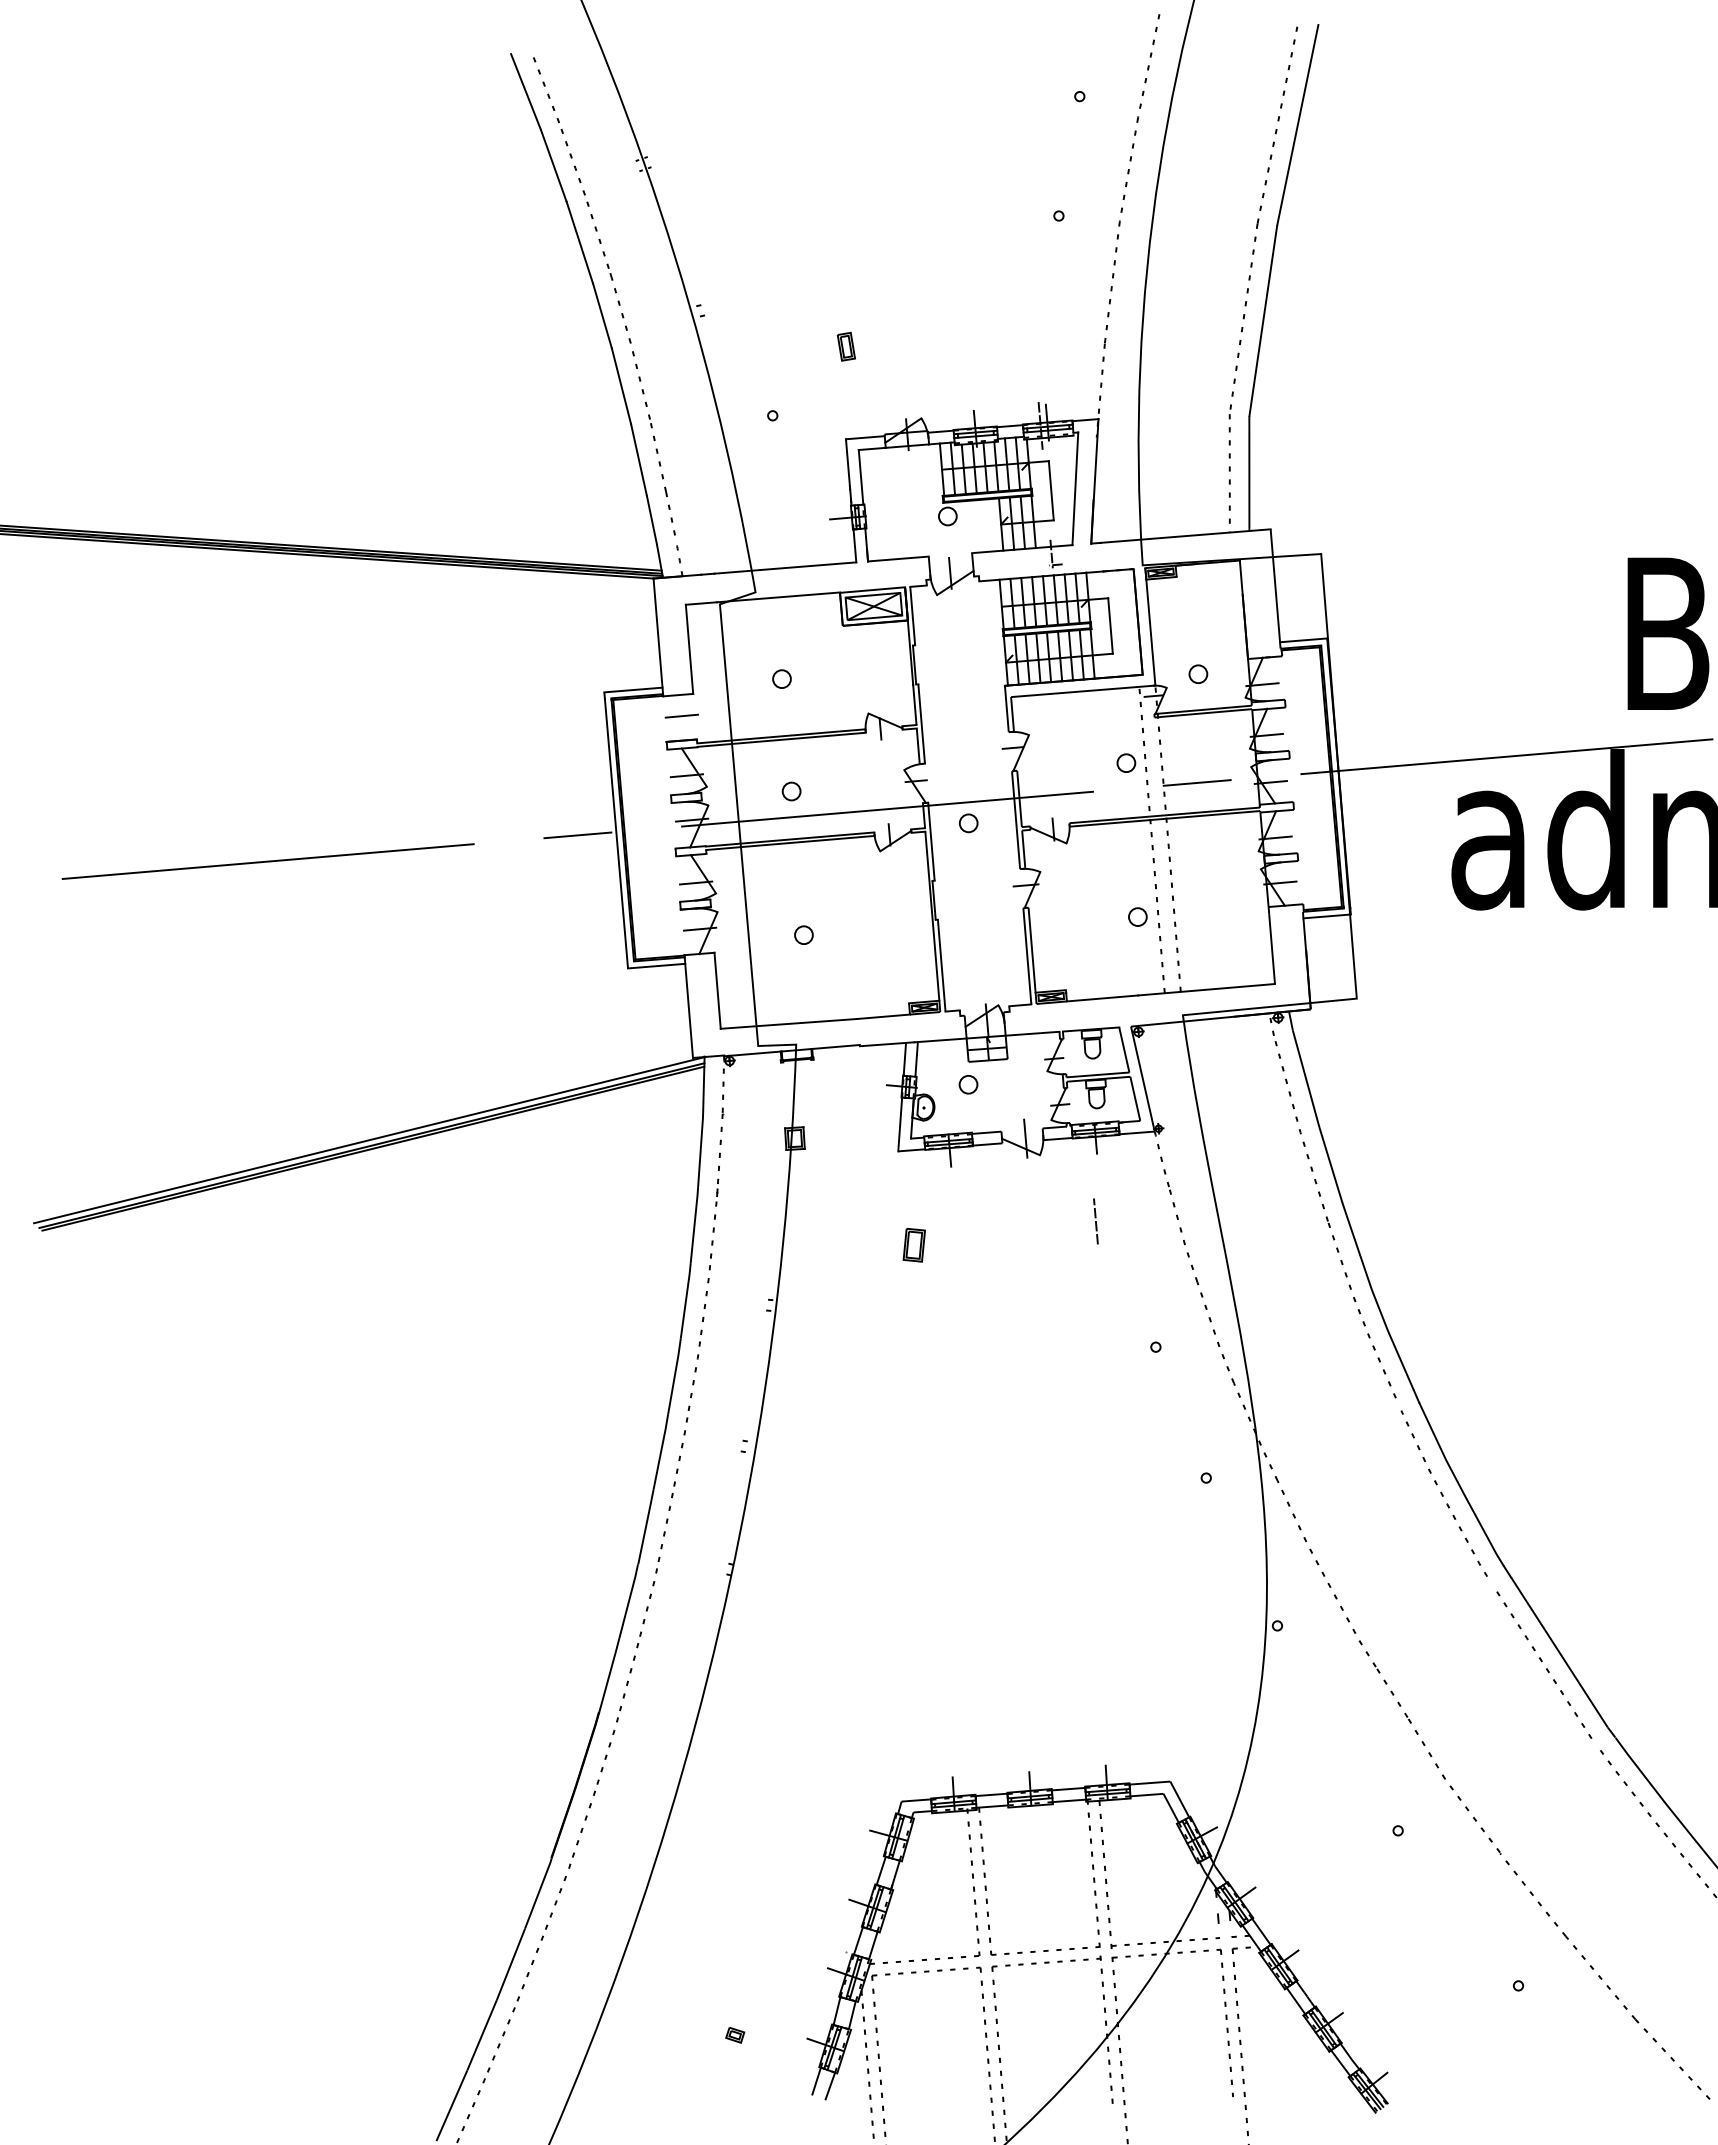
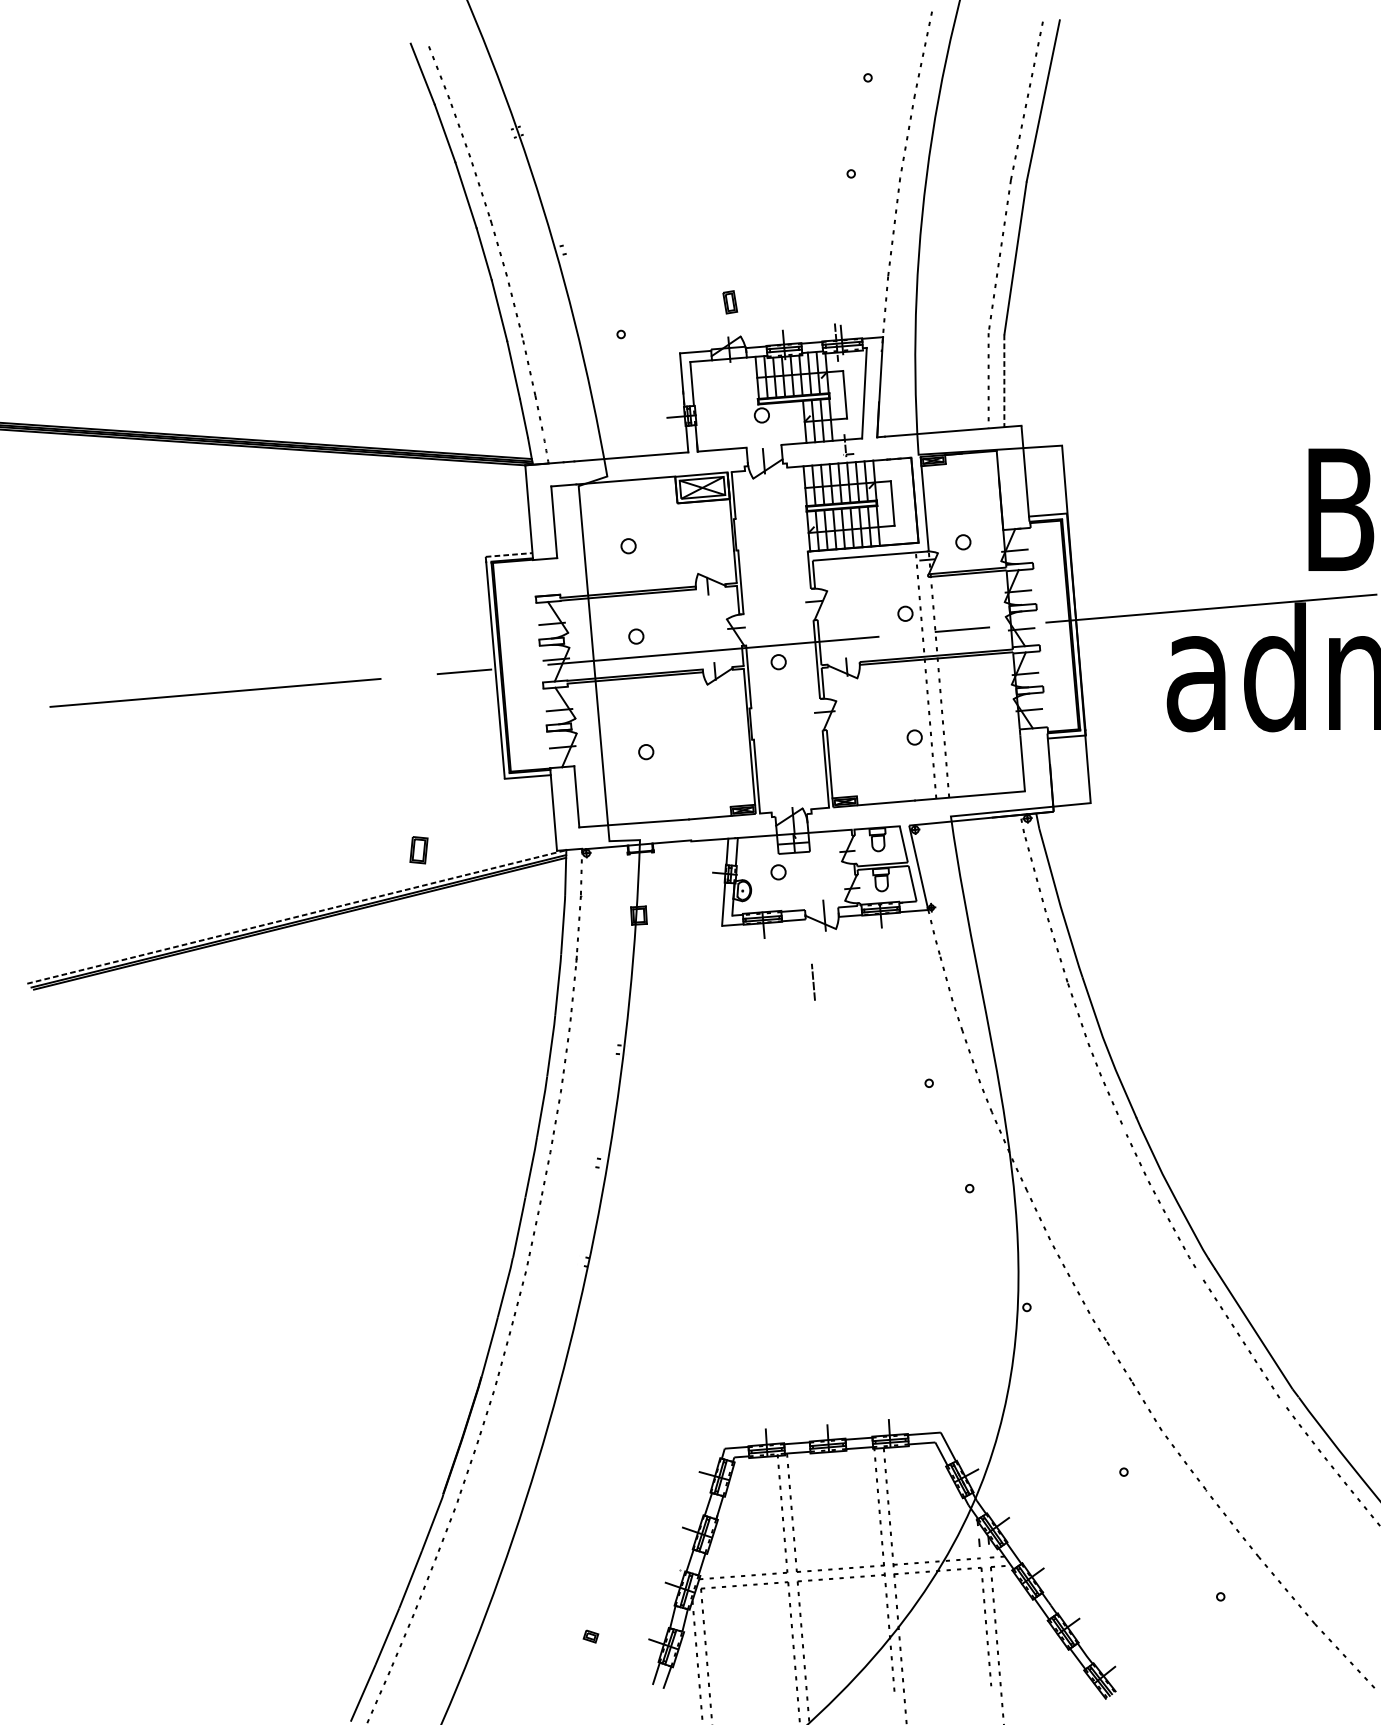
part: (846, 346) -> (730, 302), moved
line: (1249, 473) -> (1004, 380), solid -> dashed
line: (633, 689) -> (509, 554), solid -> dashed
line: (681, 715) -> (547, 575), removed
line: (369, 1140) -> (296, 917), solid -> dashed
line: (1095, 1221) -> (813, 982), moved
part: (913, 1244) -> (418, 849), moved

